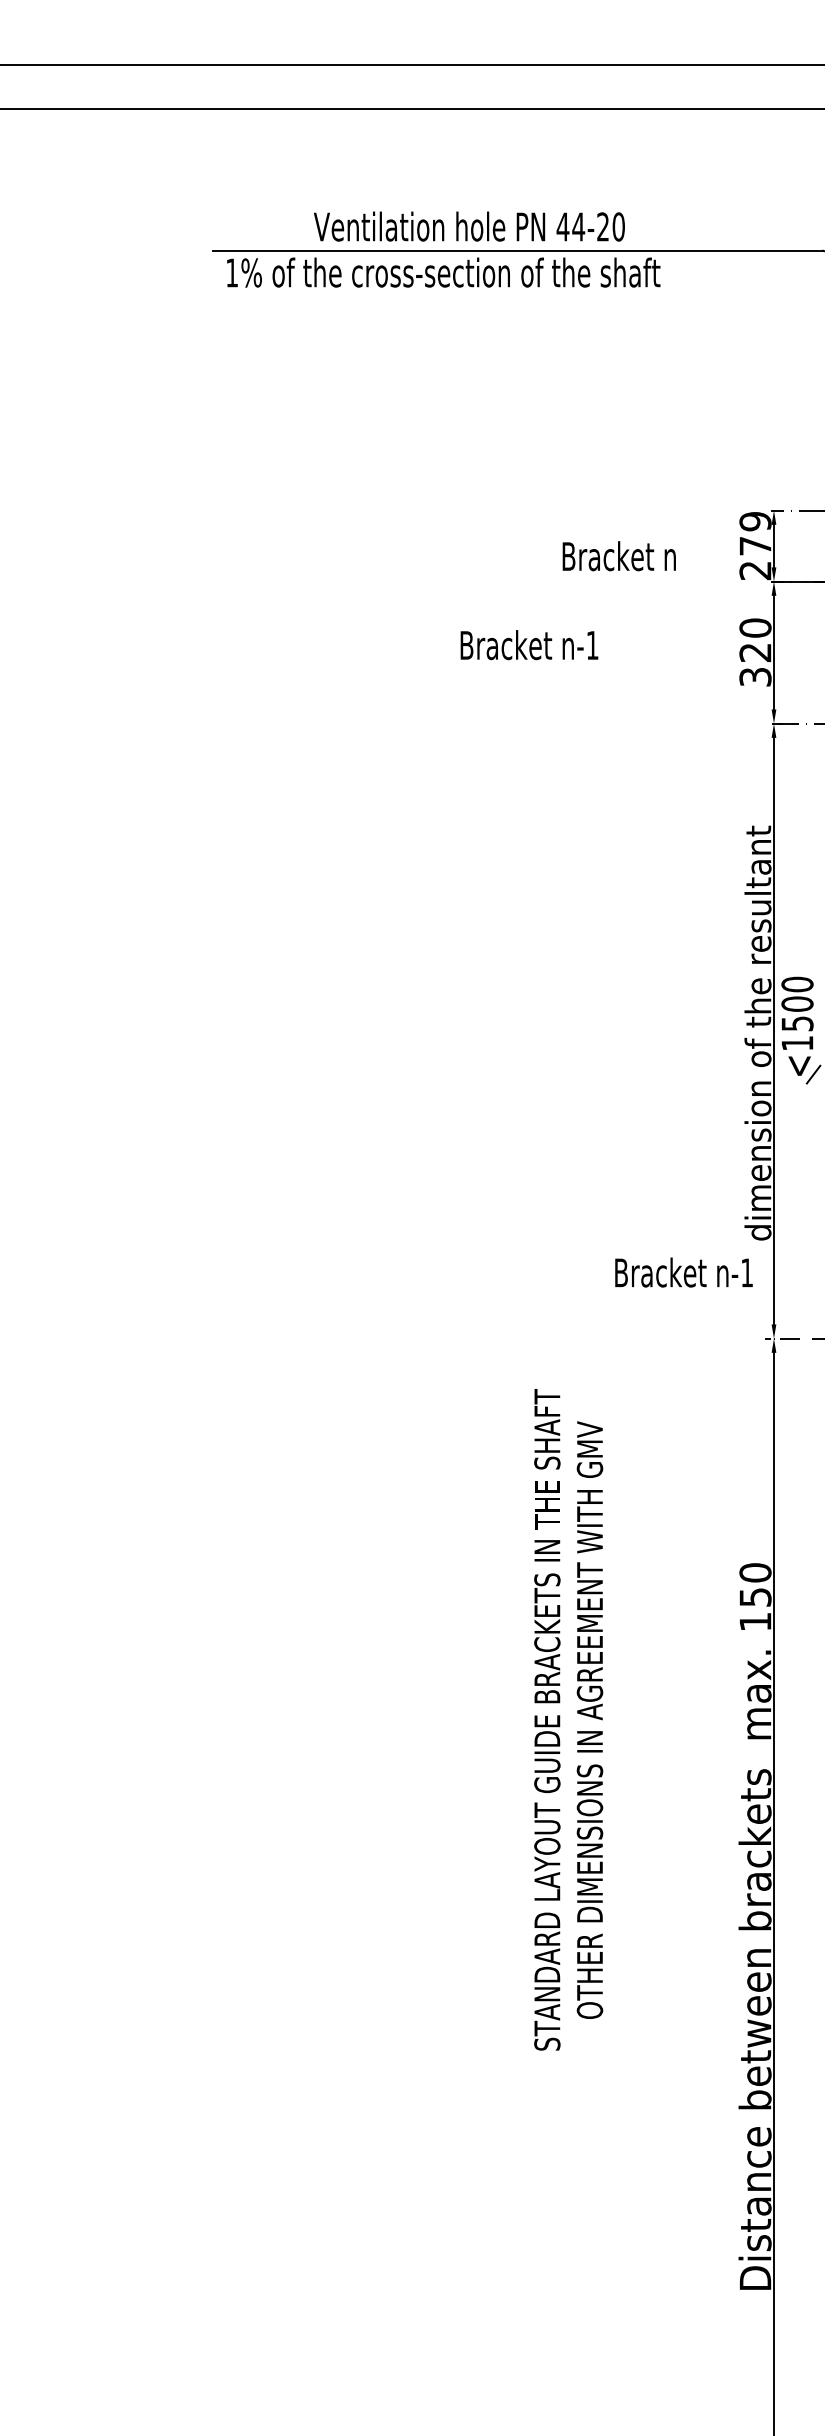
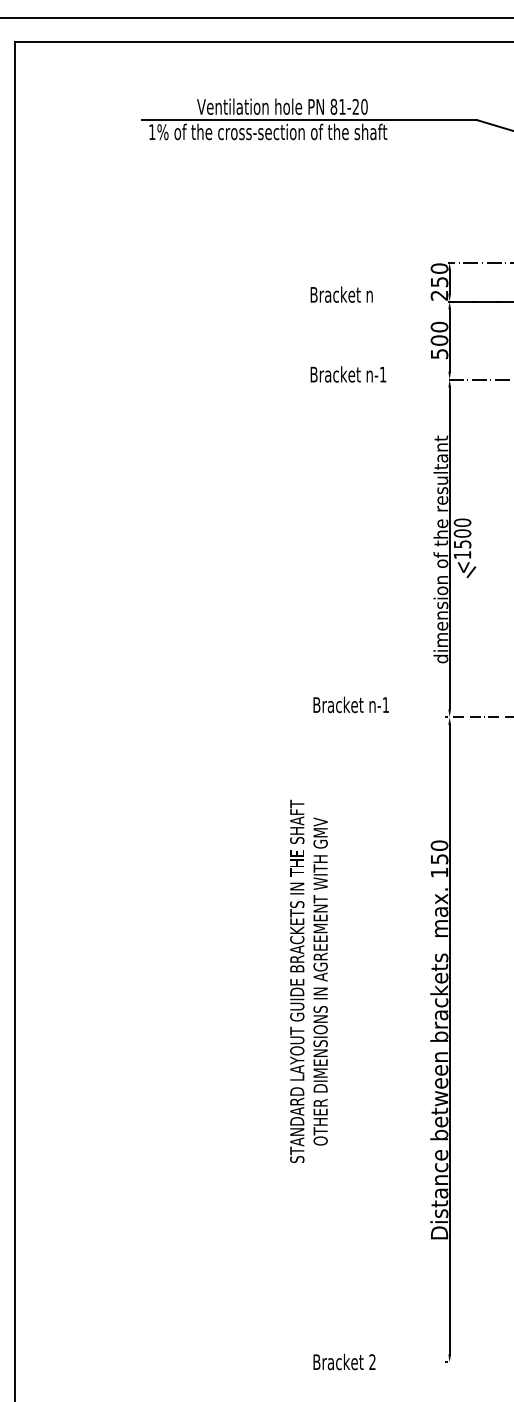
text: (569, 226) -> (337, 106), 44-20 -> 81-20
text: (755, 534) -> (439, 275), 279 -> 250
text: (618, 555) -> (341, 294), moved
text: (529, 645) -> (348, 374), moved
text: (755, 663) -> (439, 346), 320 -> 500
text: (682, 1271) -> (350, 704), moved
text: (567, 1718) -> (308, 980), moved

